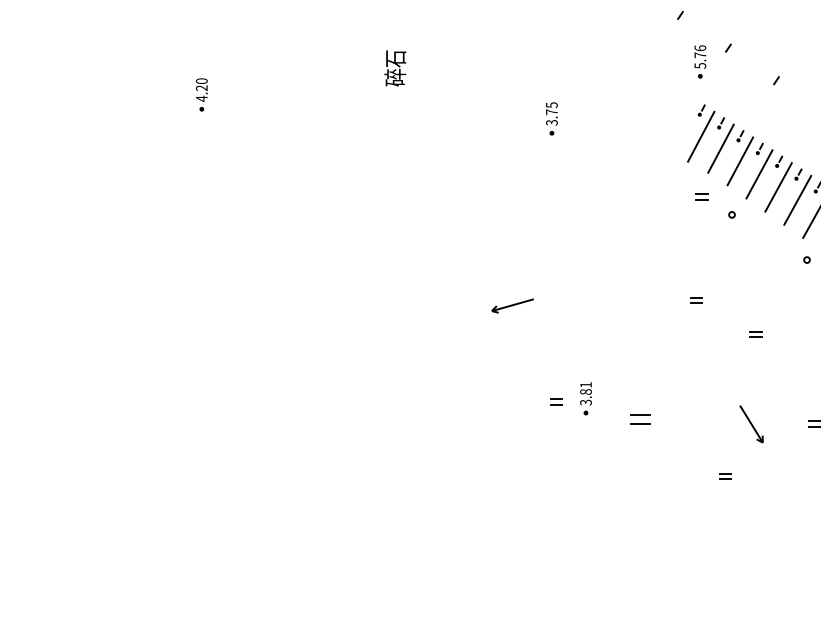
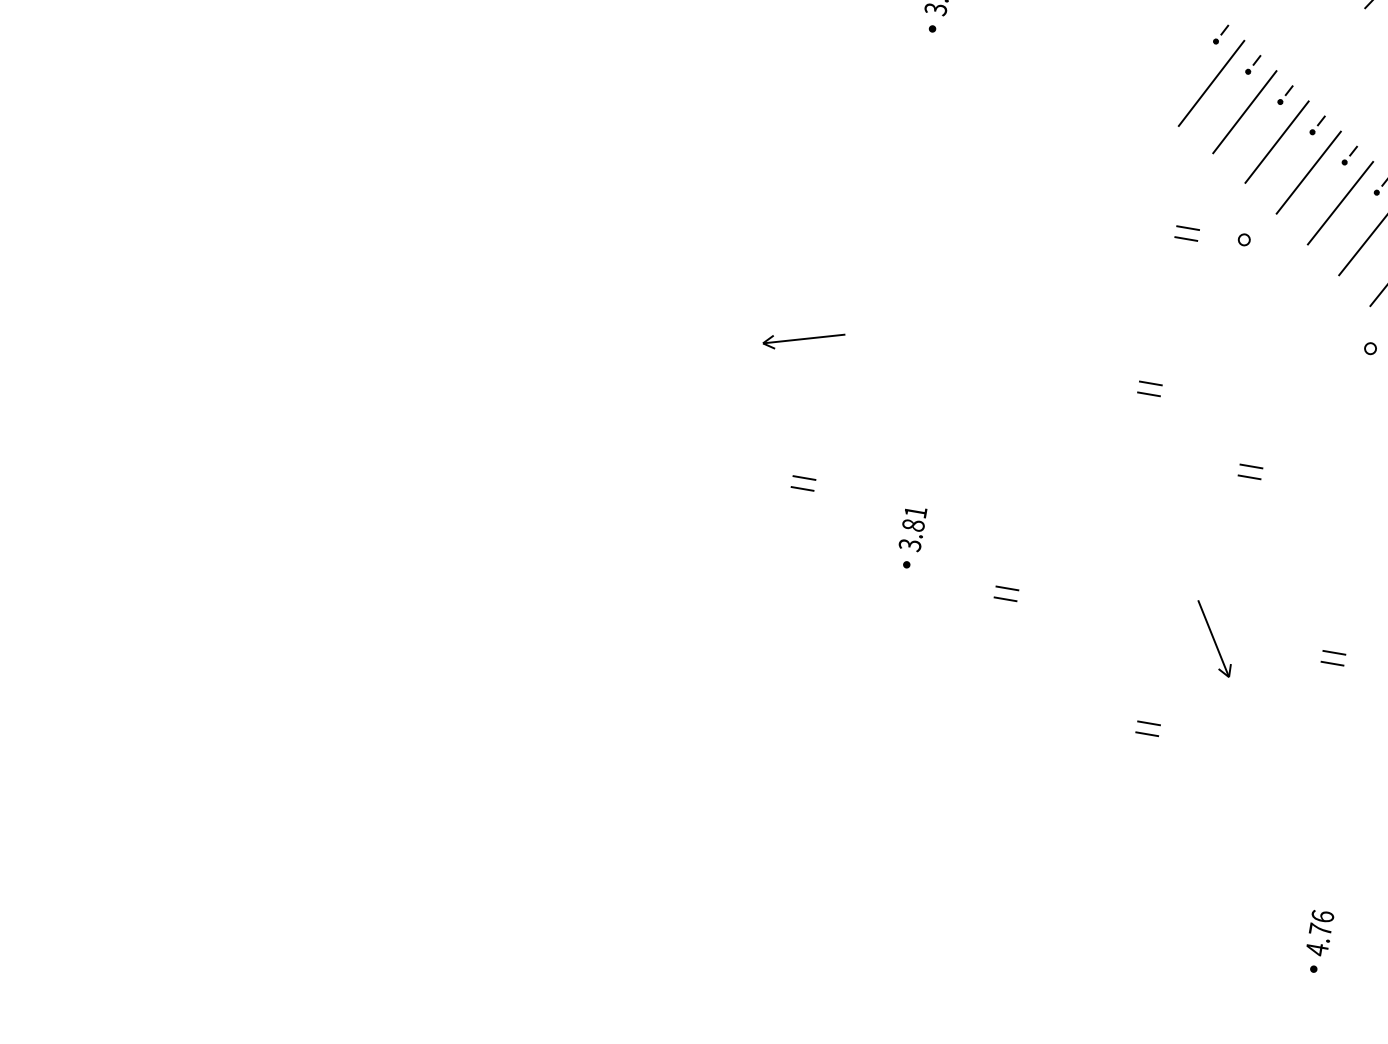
part: (701, 196) -> (1186, 233), moved
part: (556, 401) -> (804, 482), moved
part: (639, 418) -> (1005, 592), size x0.62

